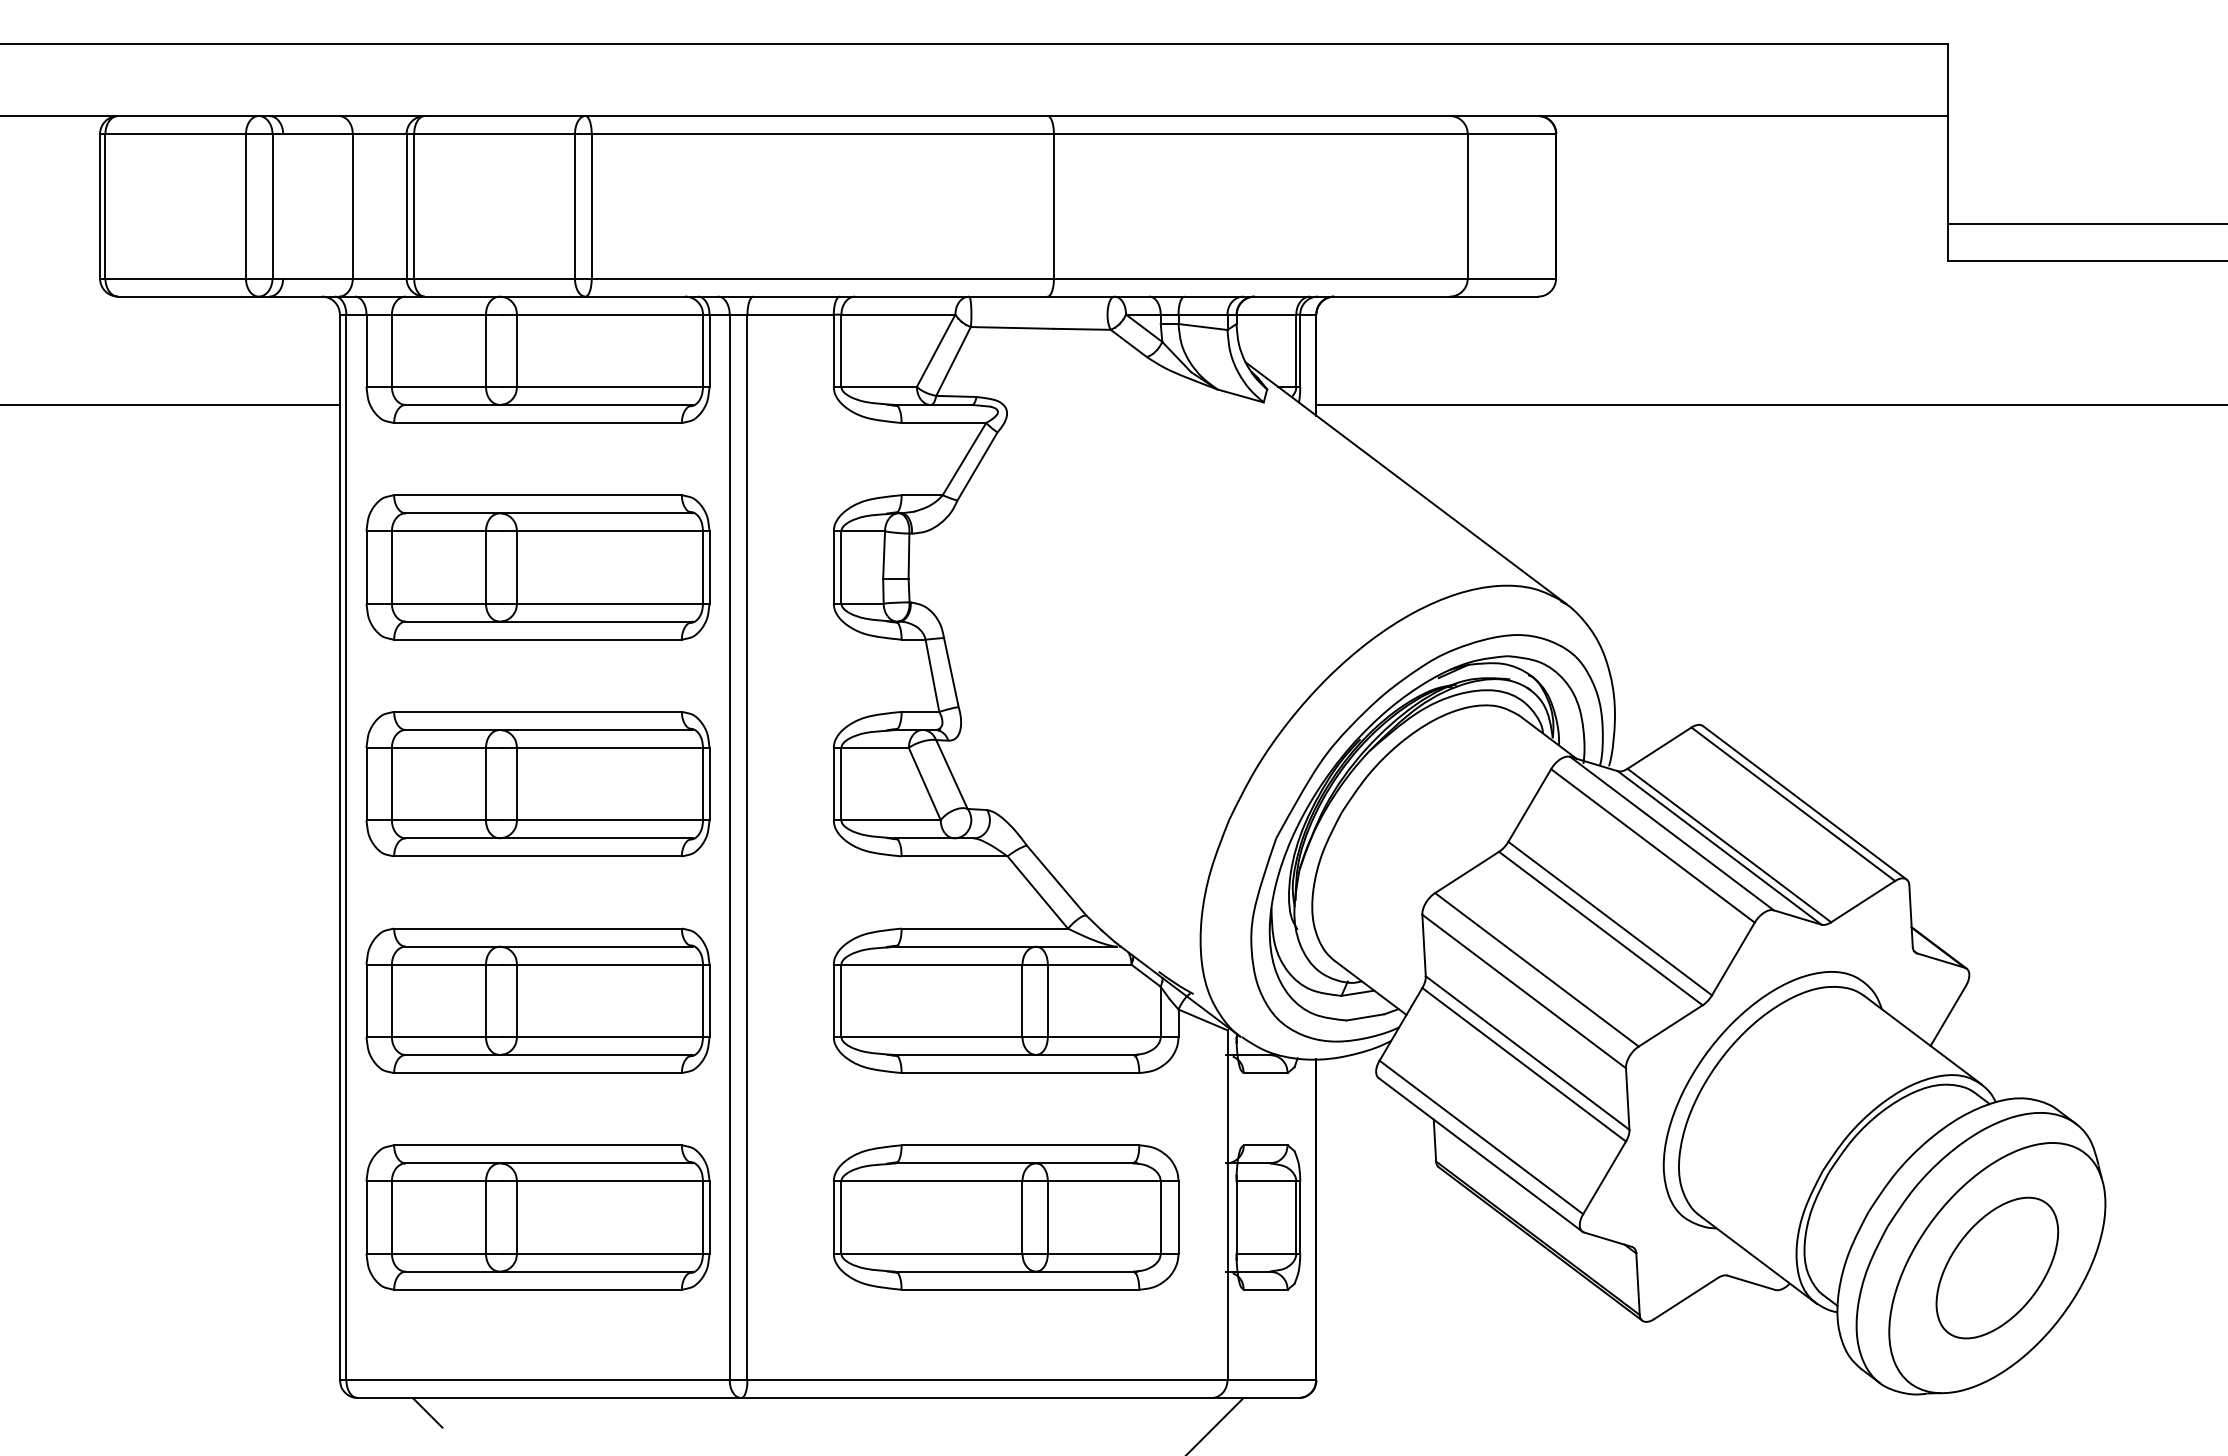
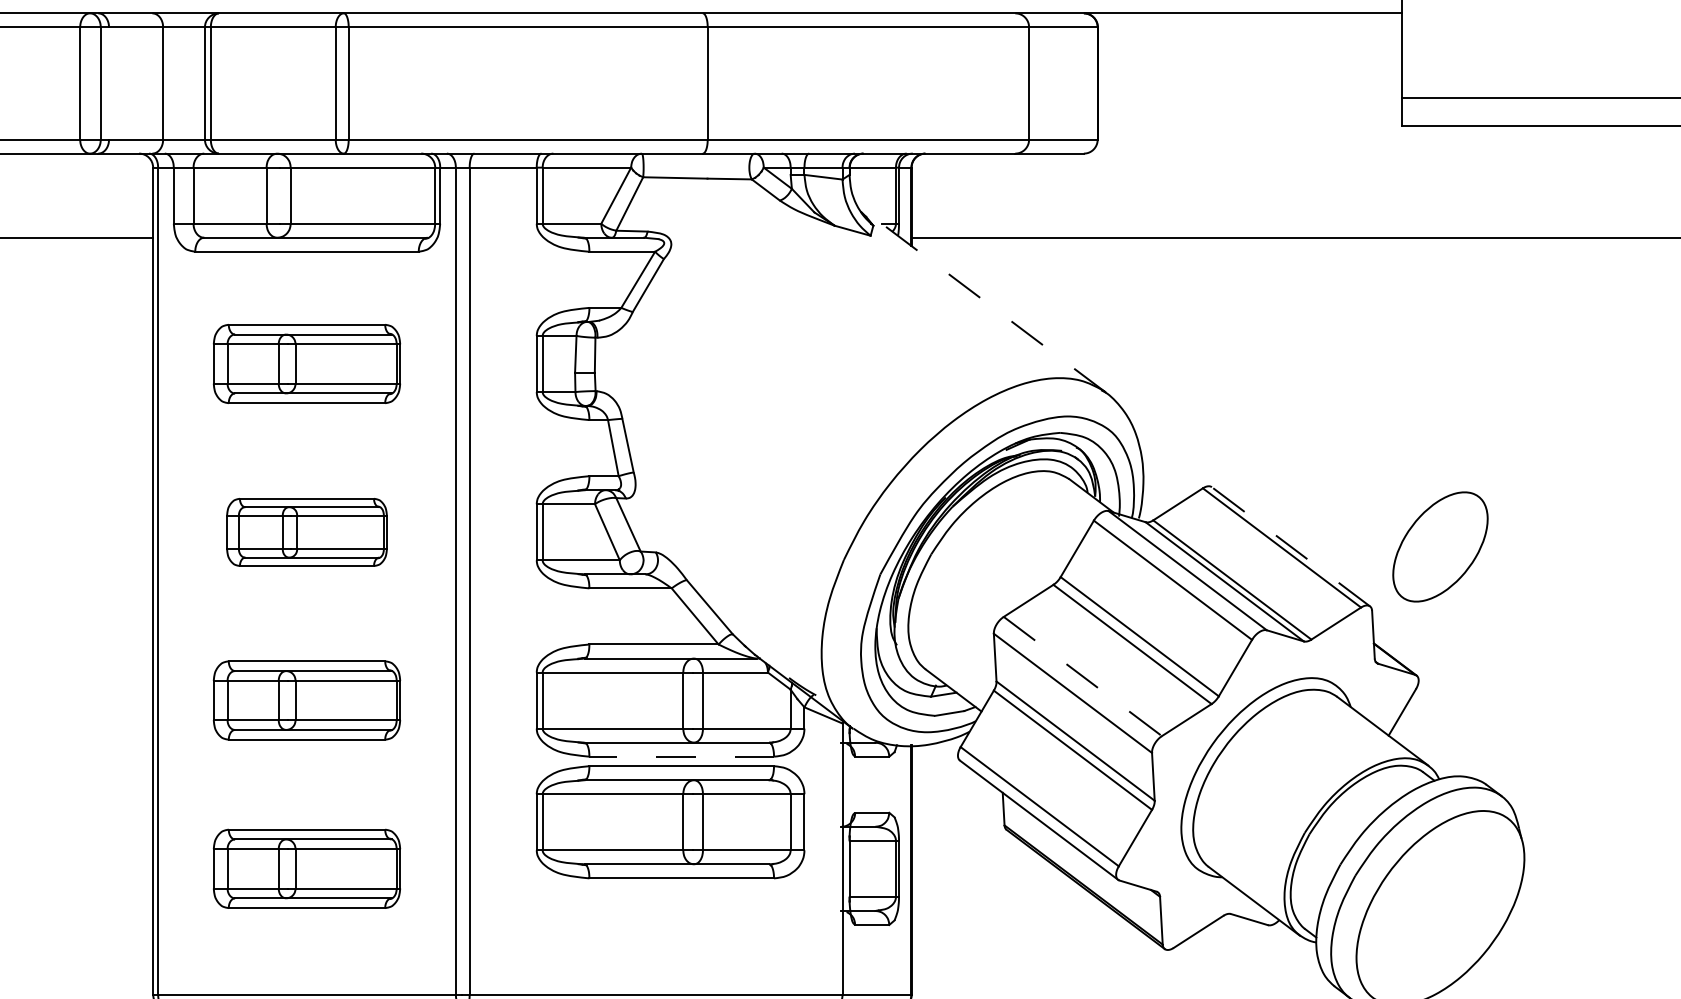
line: (1405, 483) -> (980, 298), solid -> dashed
part: (537, 567) -> (306, 364), size x0.7
part: (537, 784) -> (306, 532), size x0.6
line: (1804, 802) -> (1290, 546), solid -> dashed
line: (1536, 969) -> (1082, 676), solid -> dashed
part: (537, 1000) -> (306, 700), size x0.7
line: (1020, 1073) -> (681, 757), solid -> dashed
part: (537, 1217) -> (306, 868), size x0.7
part: (1006, 1217) -> (670, 822), moved
part: (1997, 1267) -> (1440, 546), moved

